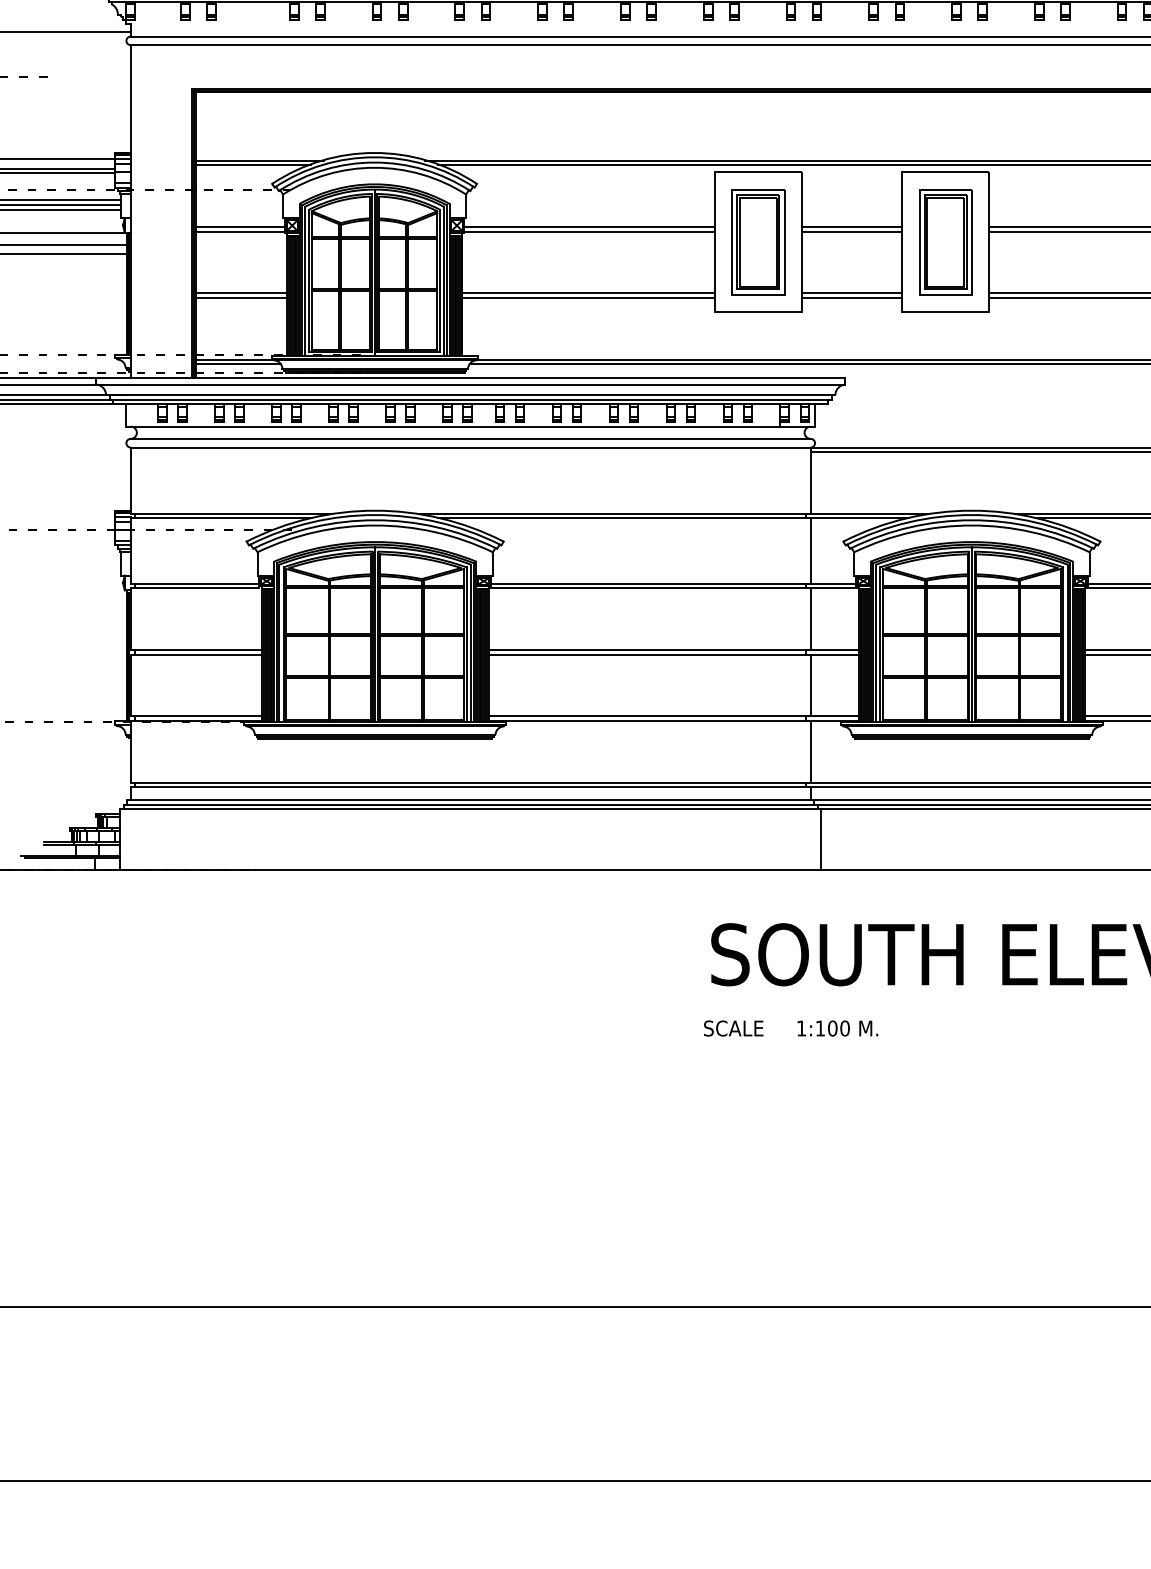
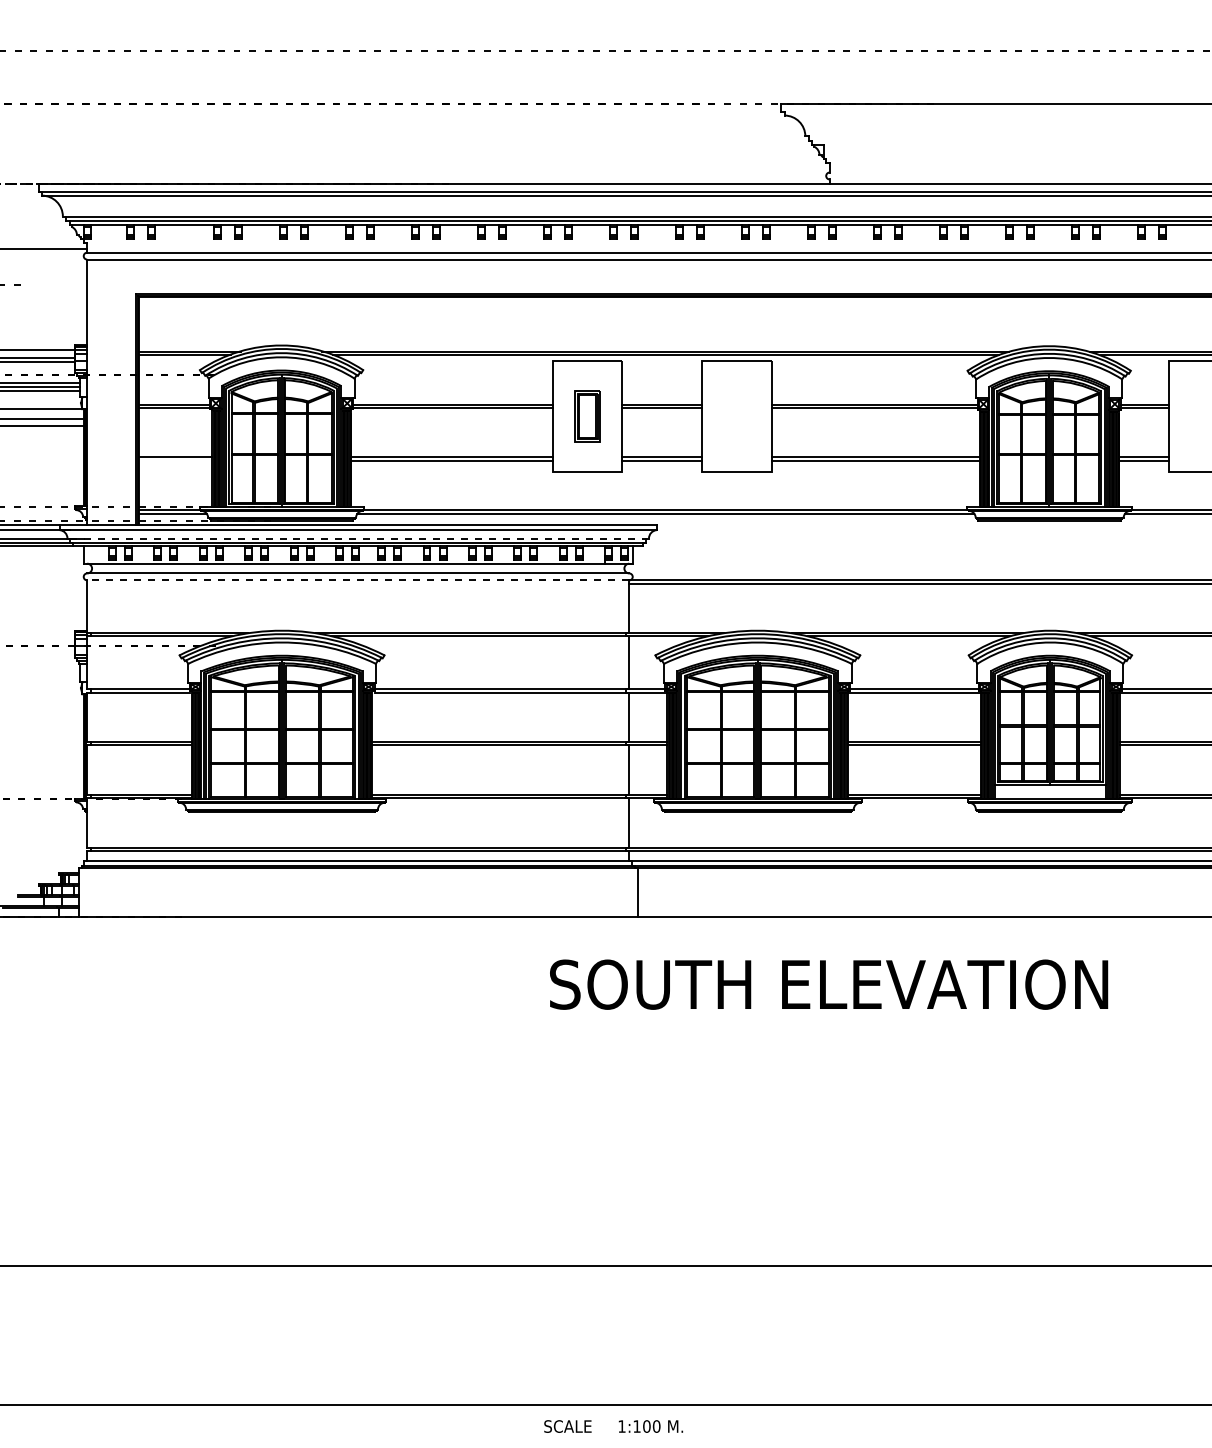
part: (758, 242) -> (587, 416), size x0.6
part: (945, 242) -> (736, 416), removed
line: (241, 297) -> (175, 460), removed
line: (471, 395) -> (358, 538), solid -> dashed
line: (469, 447) -> (357, 580), solid -> dashed
text: (790, 1028) -> (613, 1426), moved

